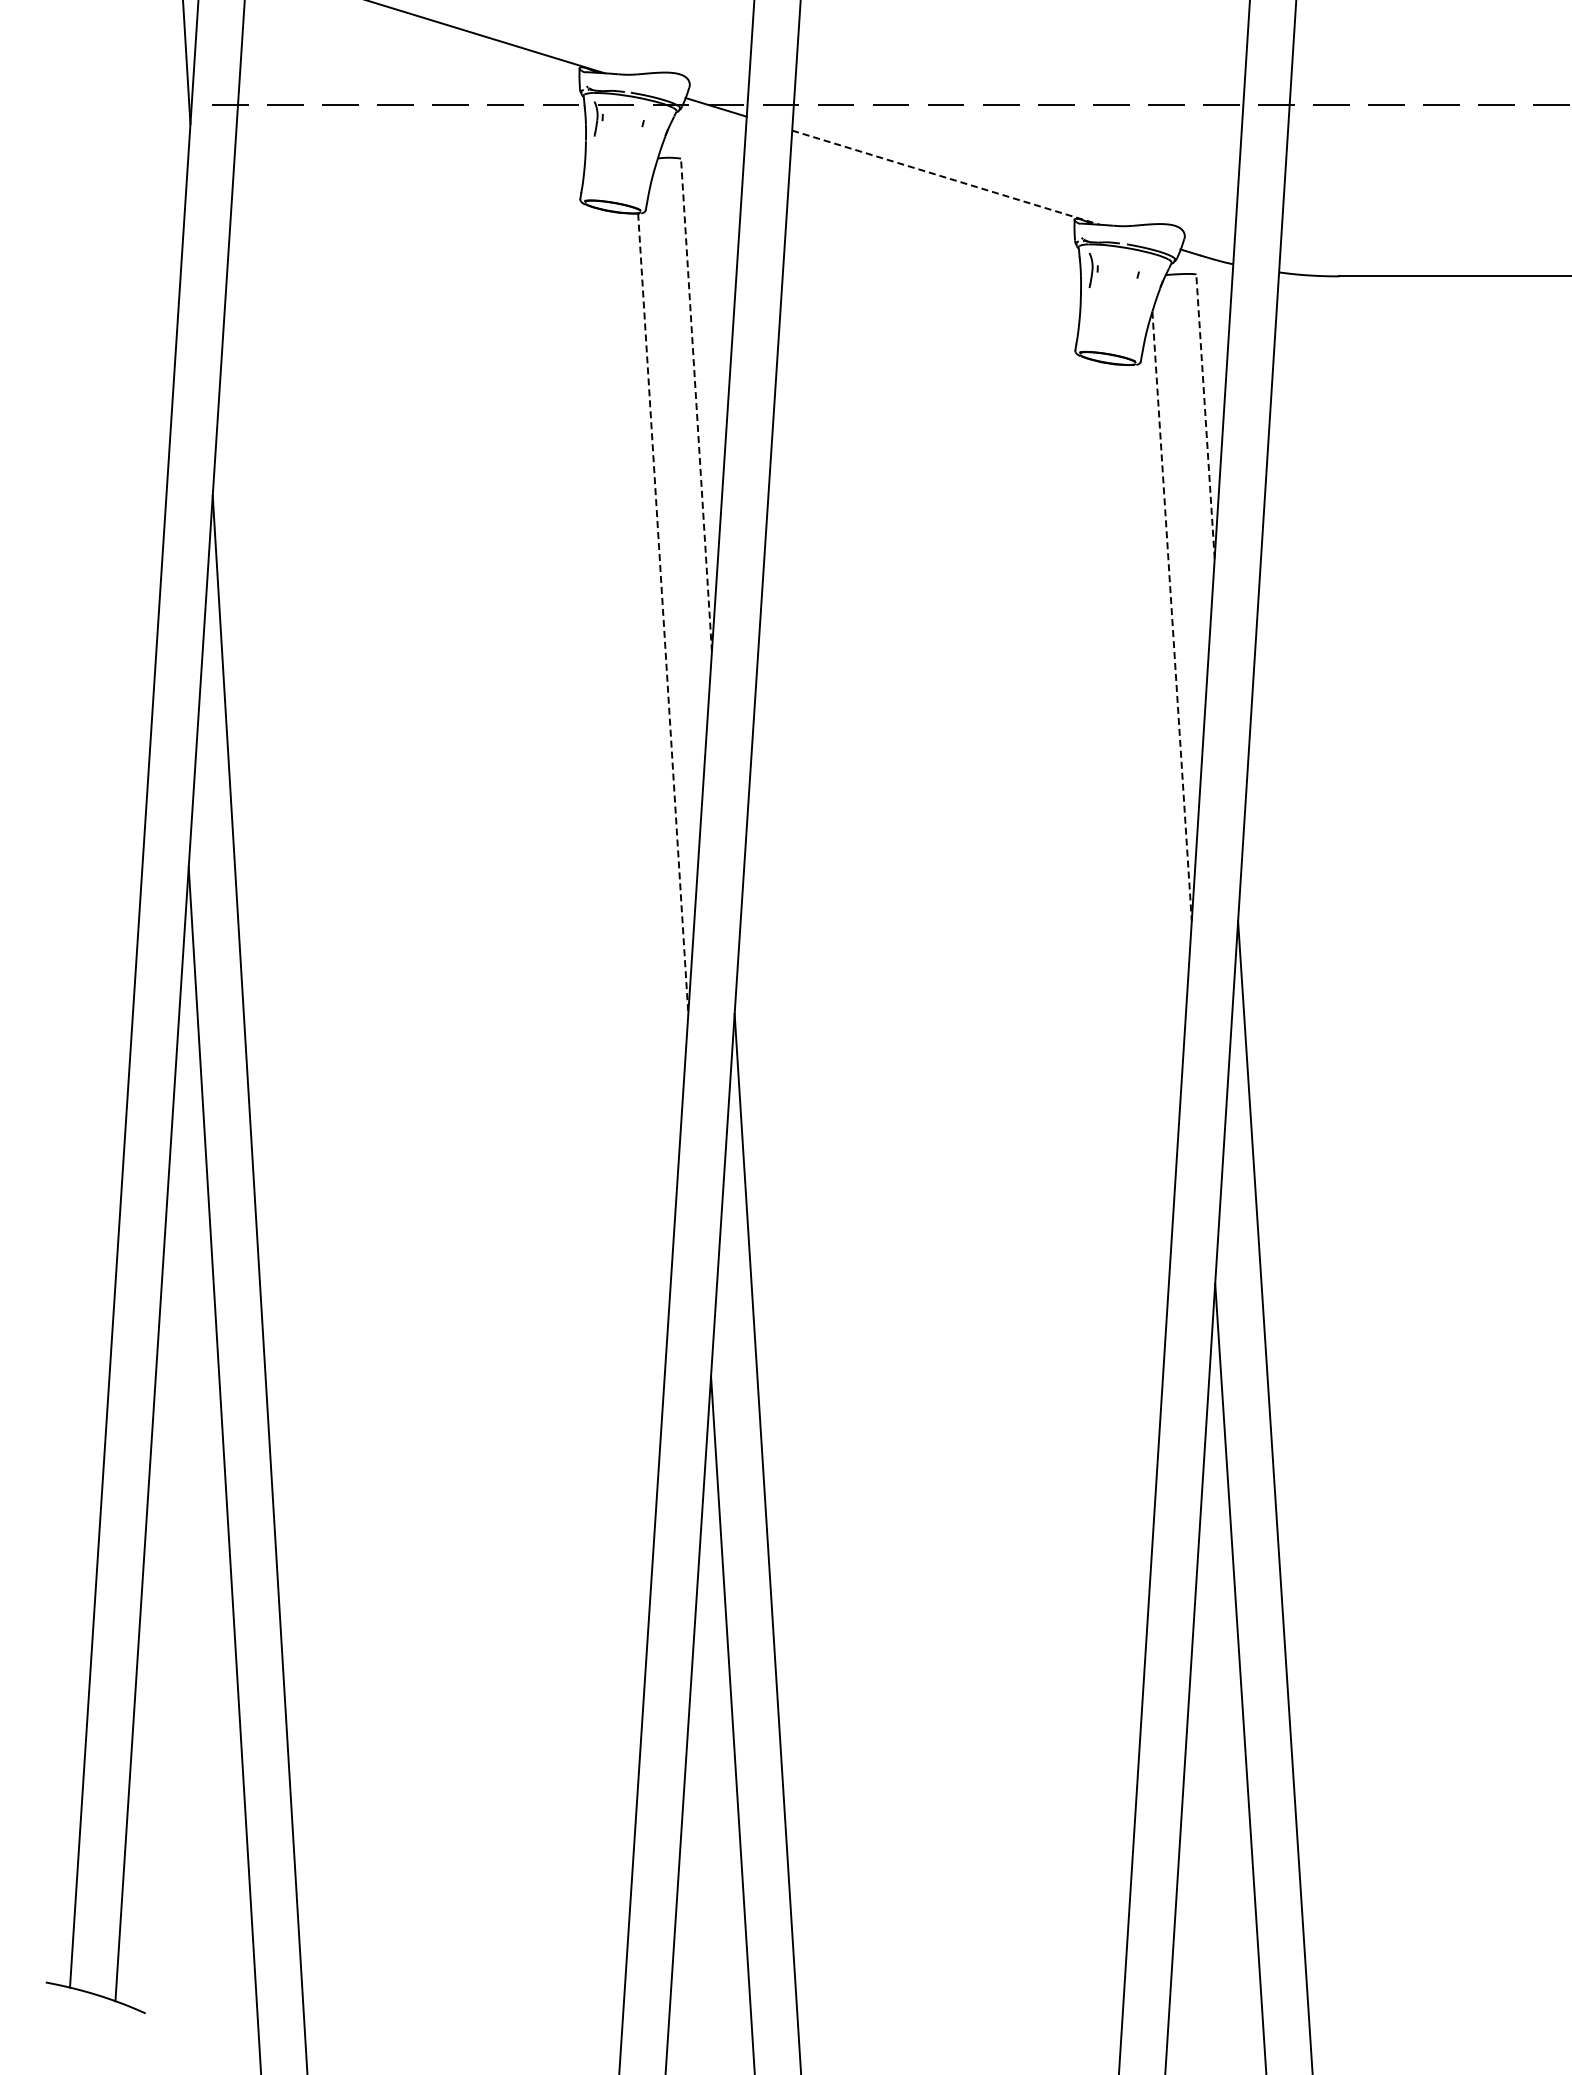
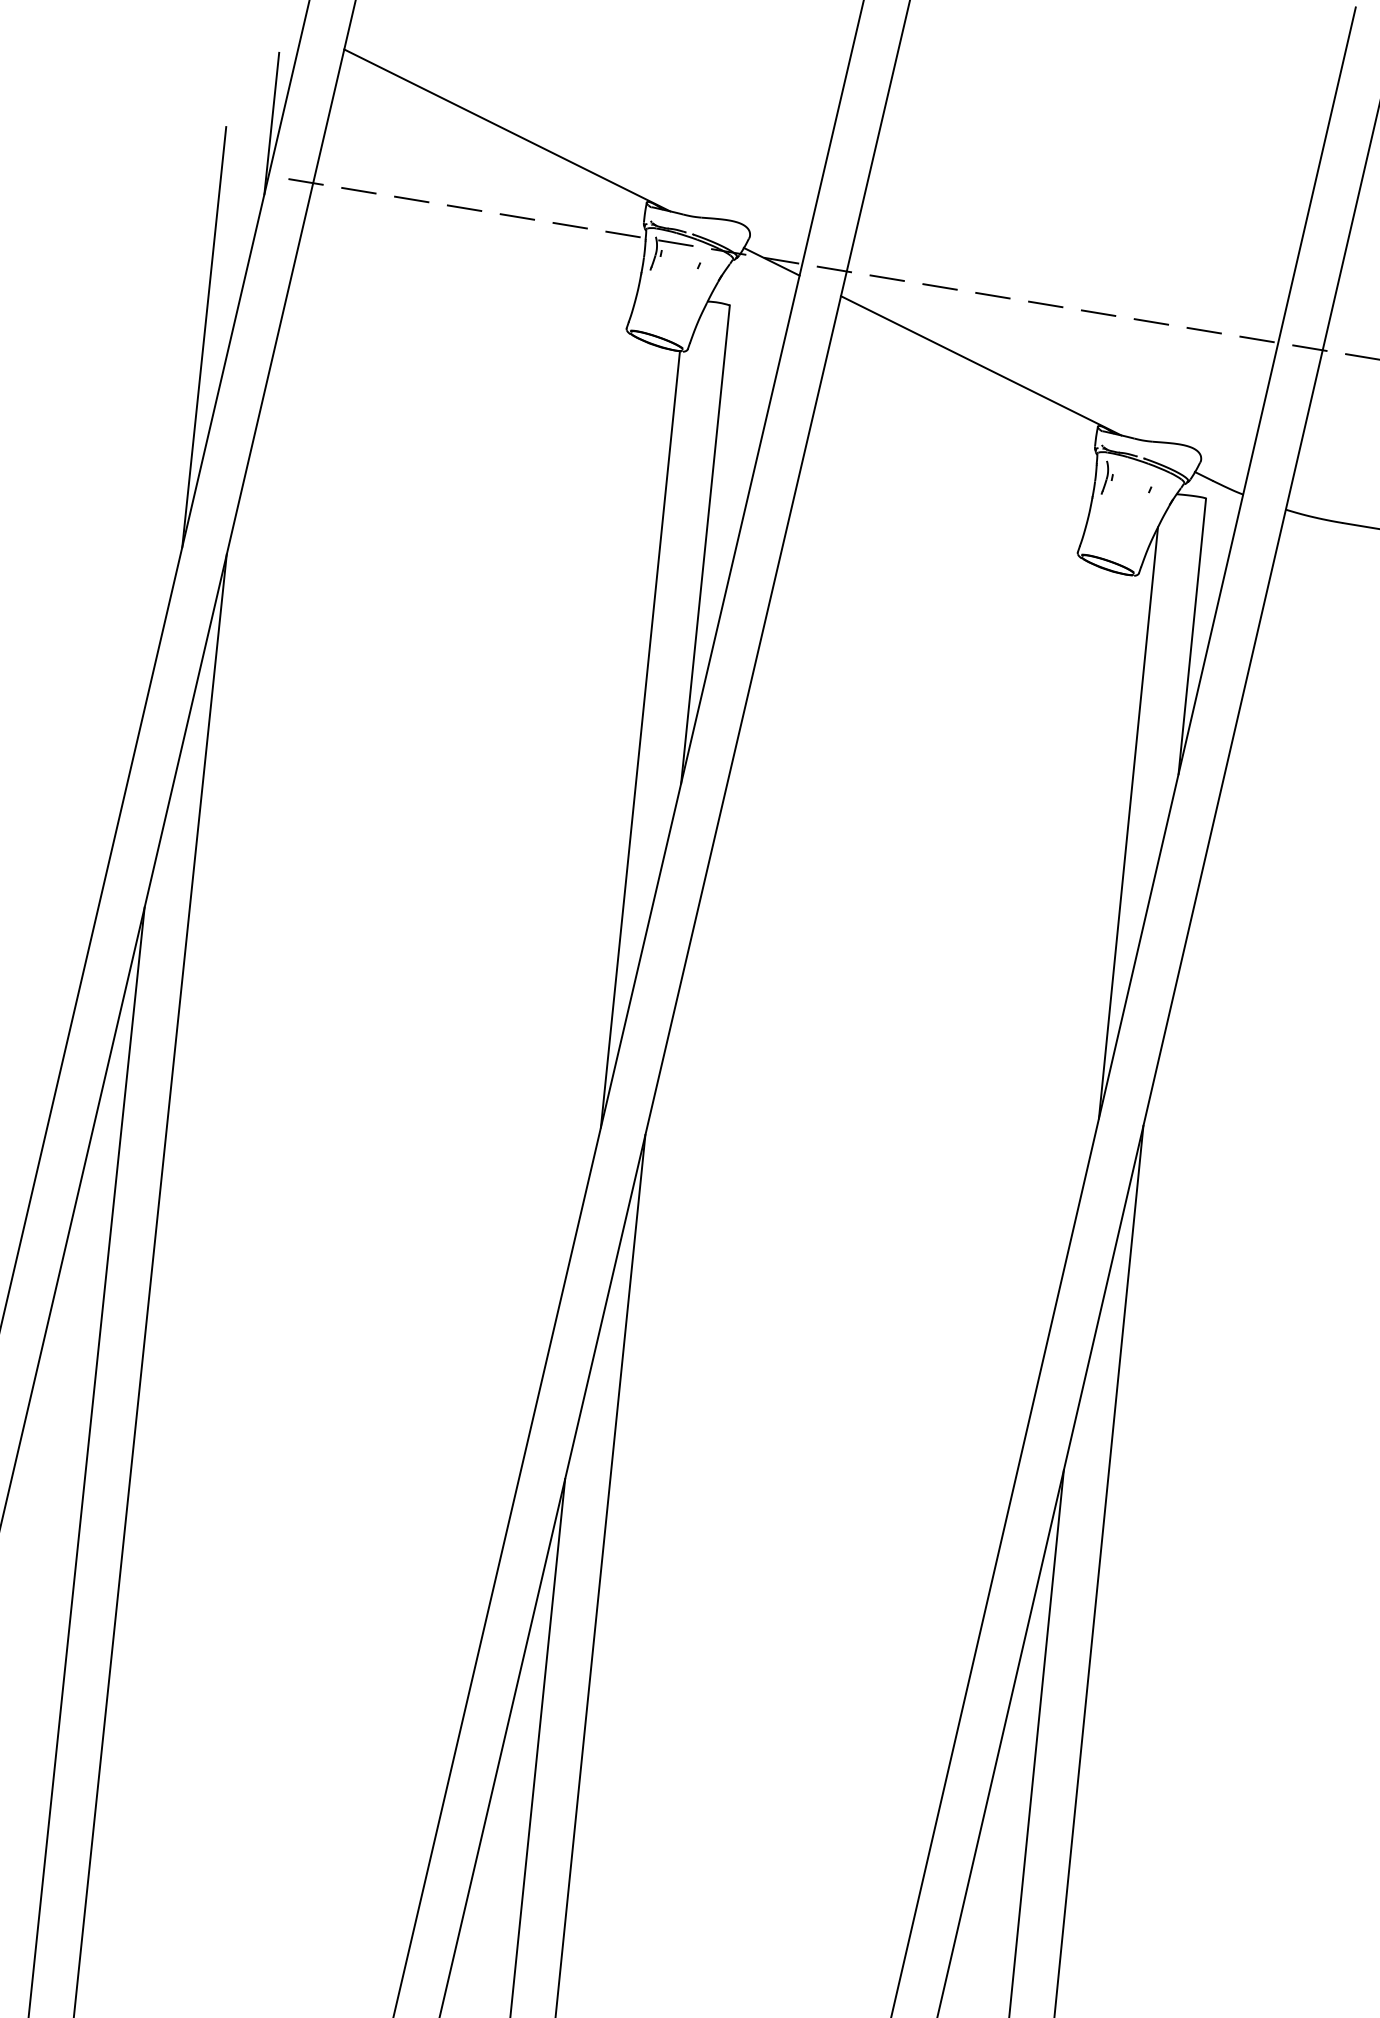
line: (946, 177) -> (981, 365), dashed -> solid
line: (153, 278) -> (204, 336), added
line: (696, 405) -> (705, 544), dashed -> solid
line: (1205, 416) -> (1192, 636), dashed -> solid
line: (663, 613) -> (640, 739), dashed -> solid
line: (1172, 616) -> (1128, 823), dashed -> solid

